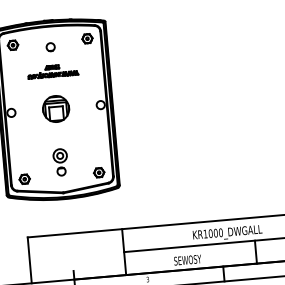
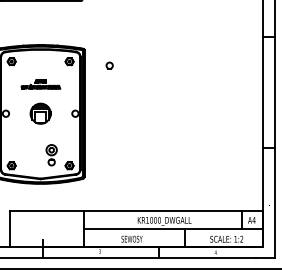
part: (50, 46) -> (109, 65), moved
part: (60, 162) -> (51, 155), moved

